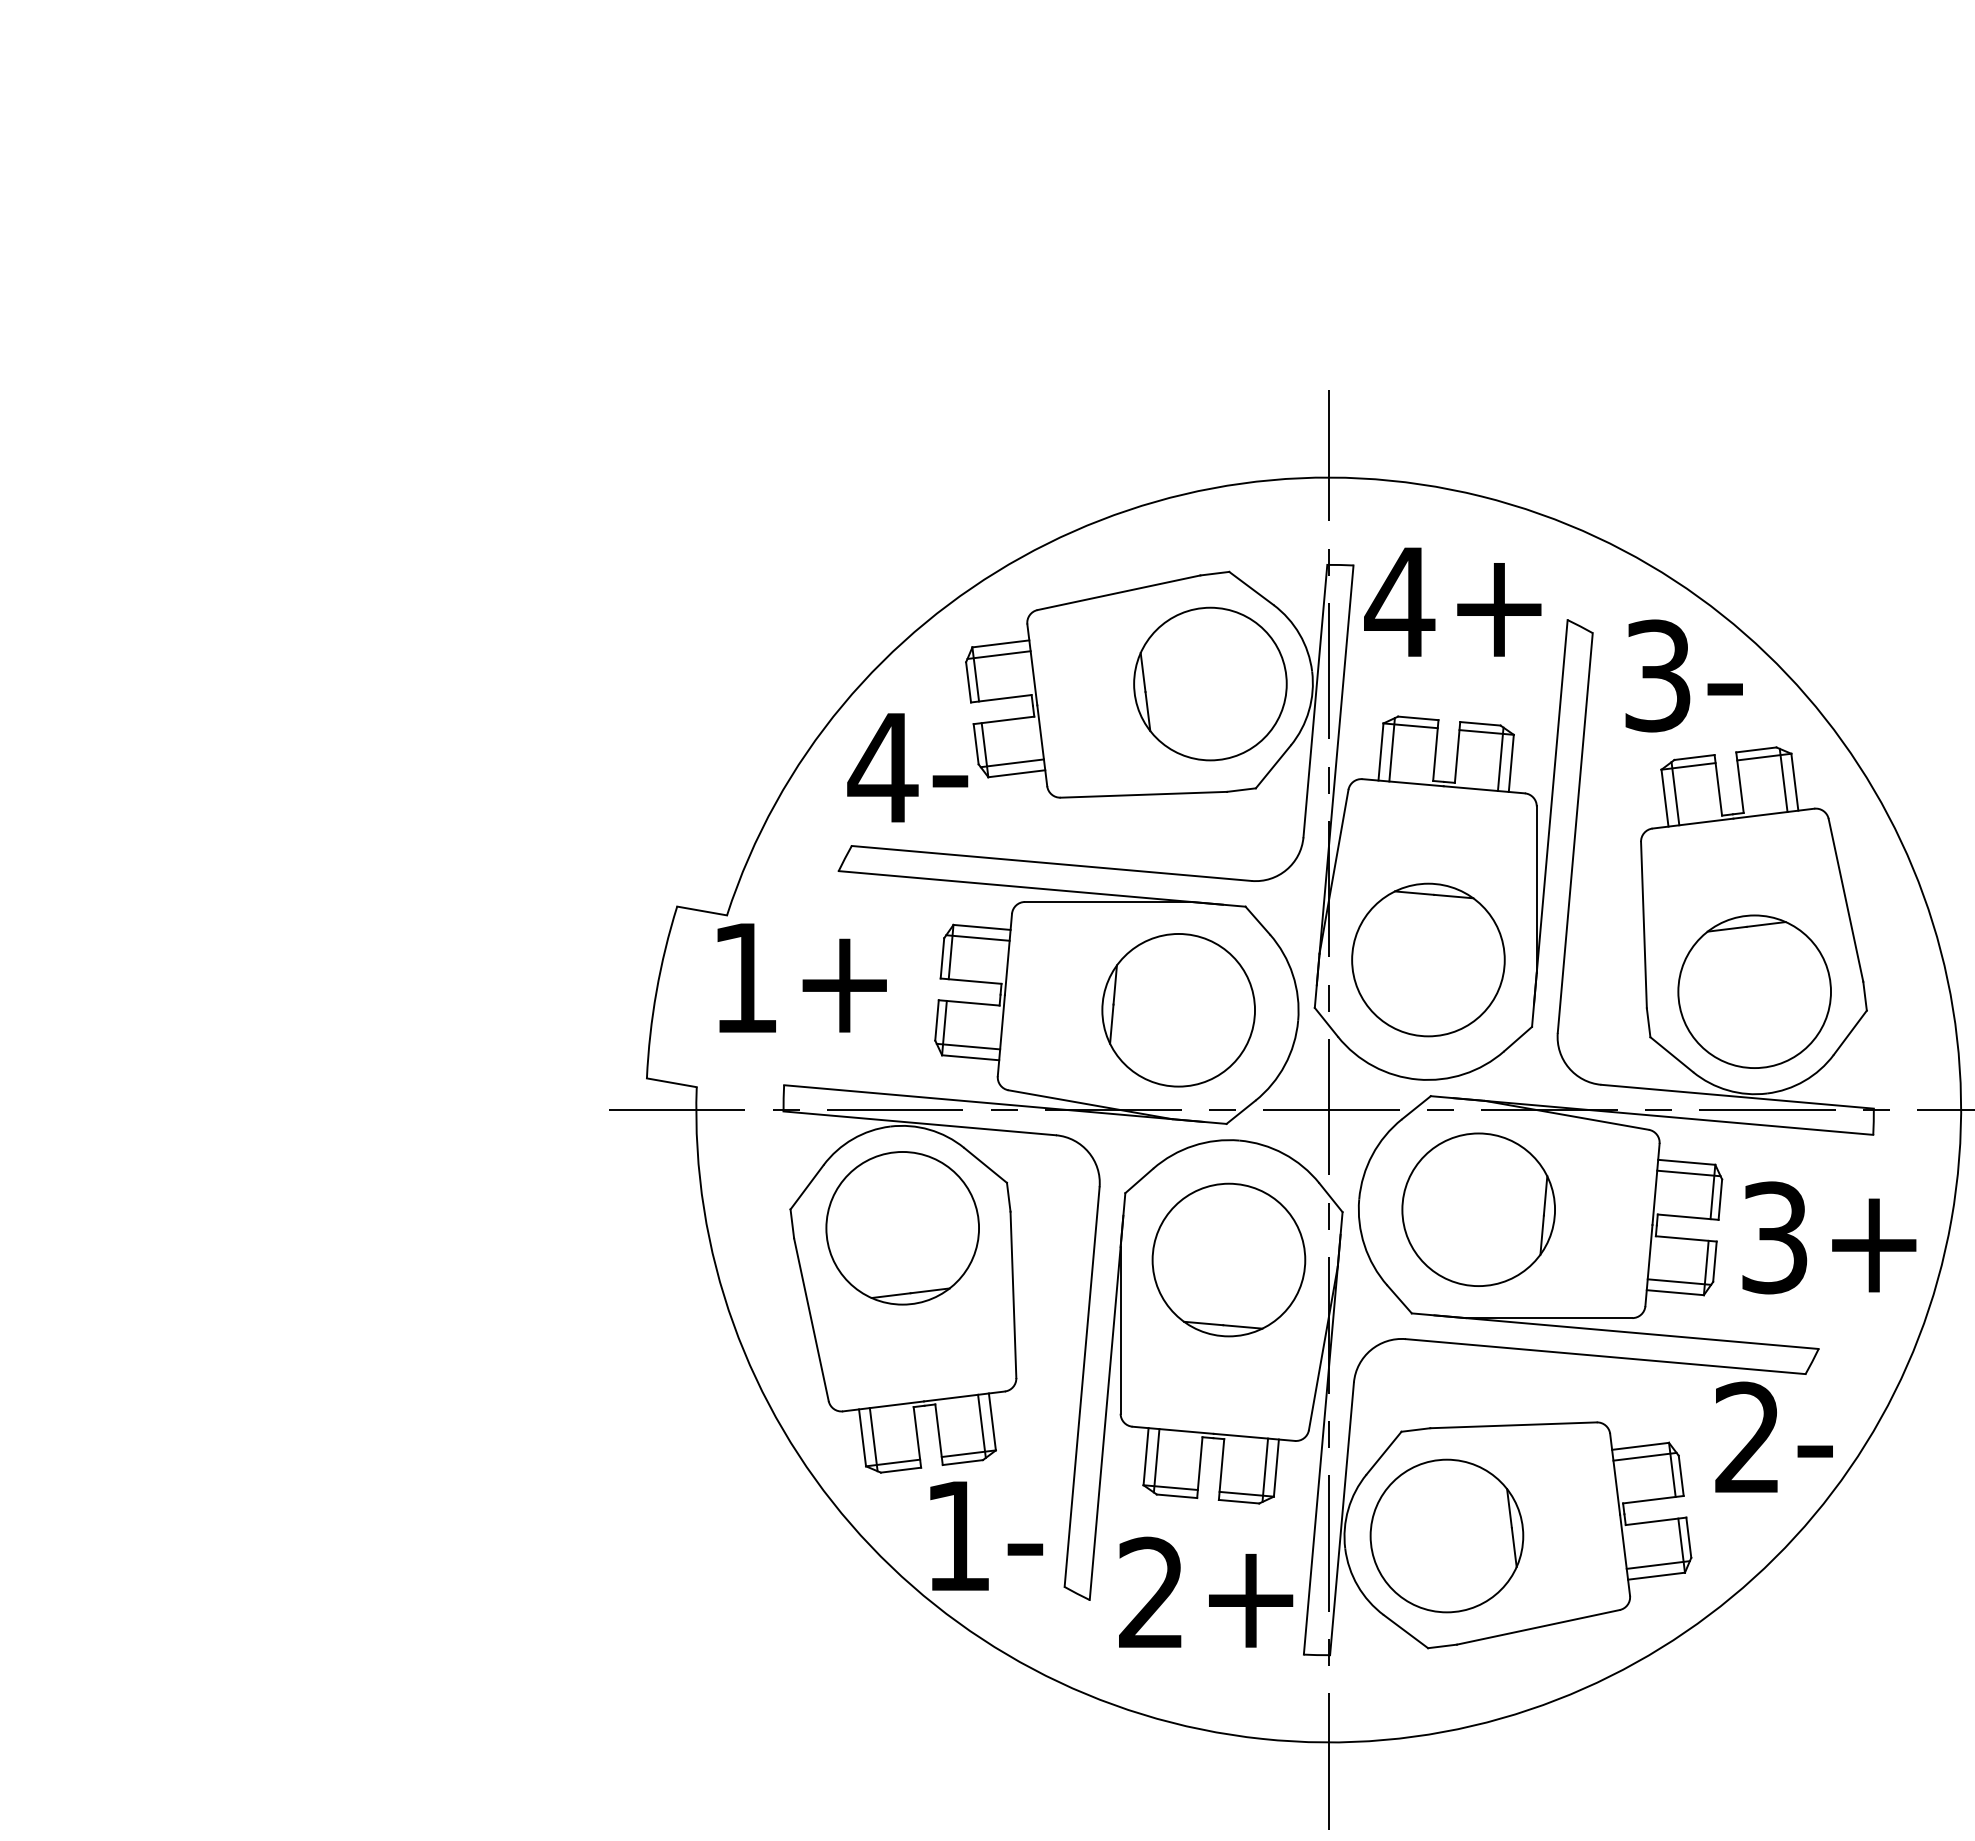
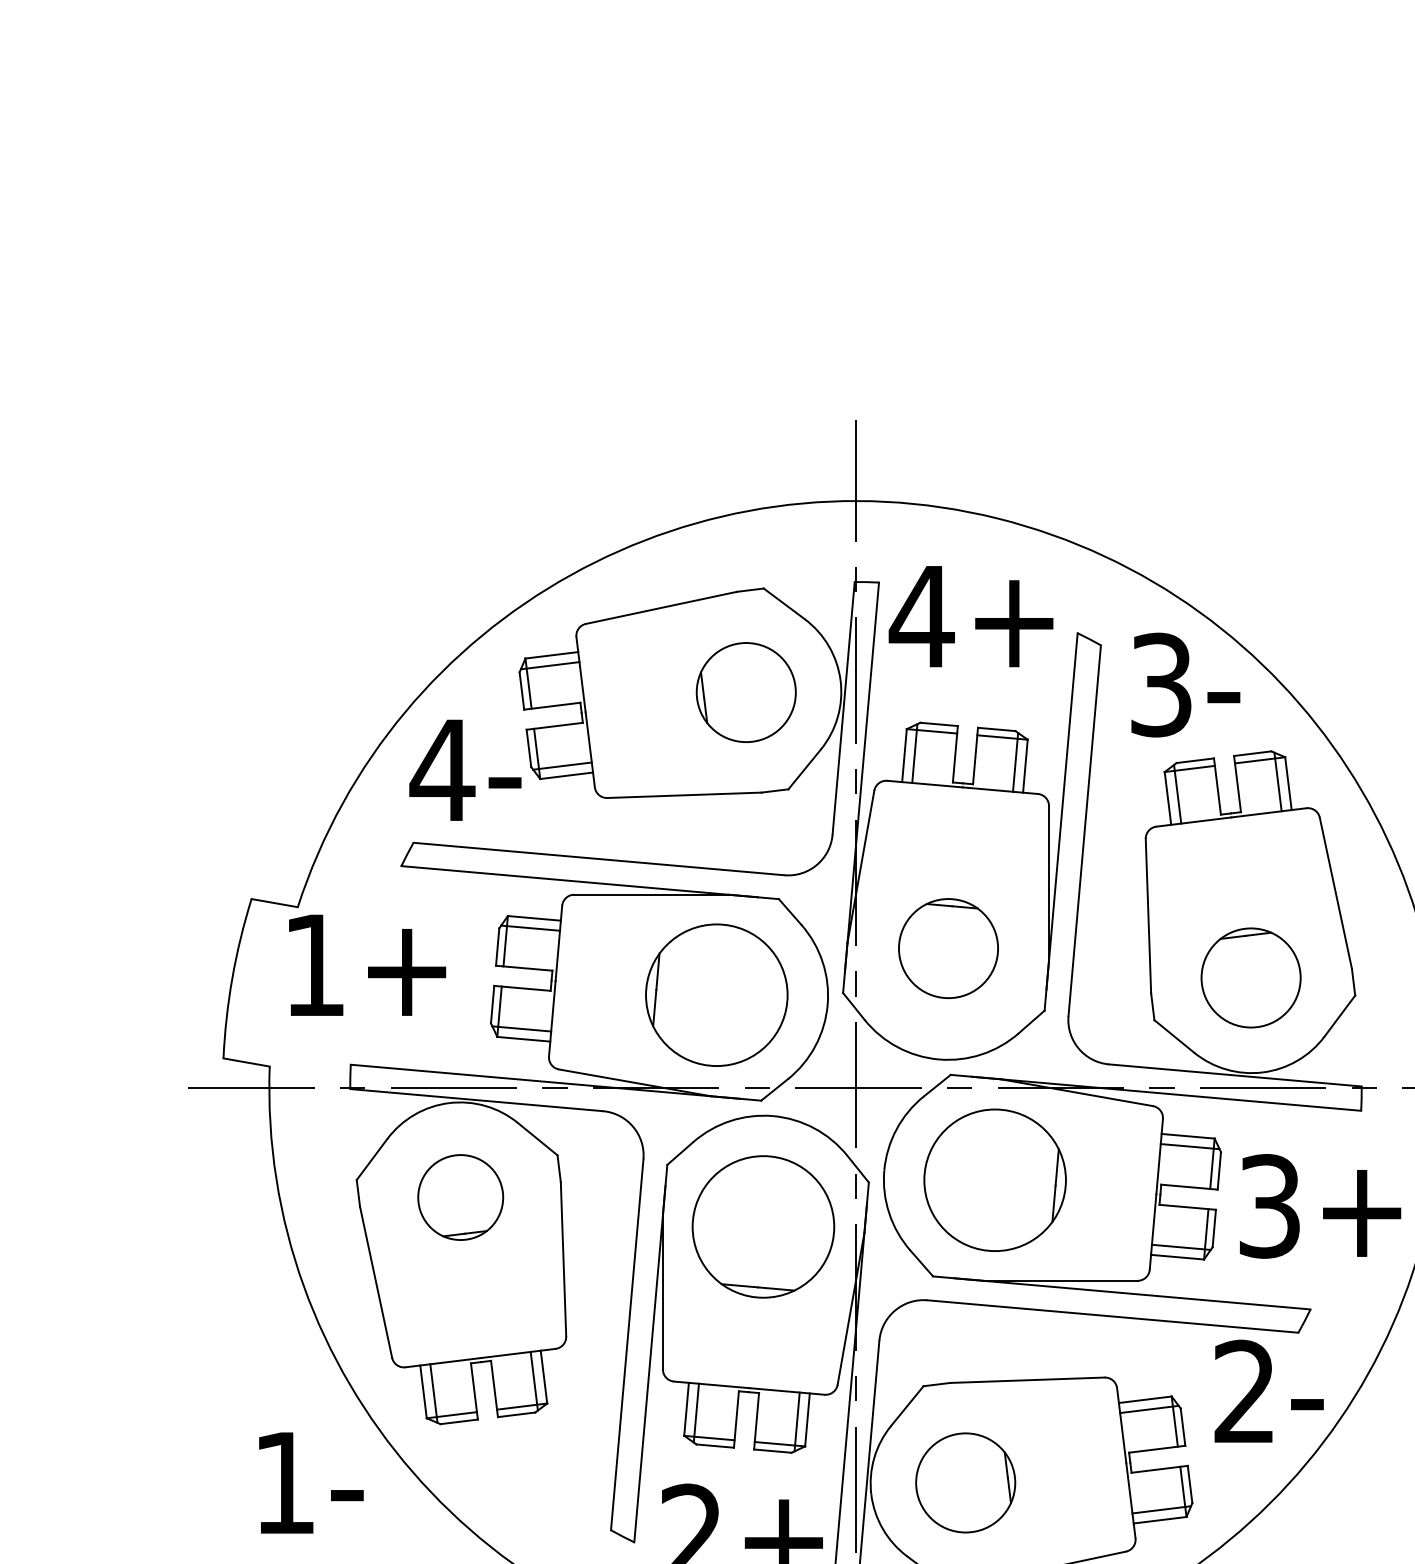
part: (1210, 683) -> (746, 692), size x0.7
part: (1428, 959) -> (948, 948), size x0.7
part: (1754, 991) -> (1251, 977), size x0.7
part: (902, 1228) -> (460, 1197), size x0.6
text: (986, 1535) -> (311, 1482), moved
part: (1446, 1535) -> (965, 1482), size x0.7

